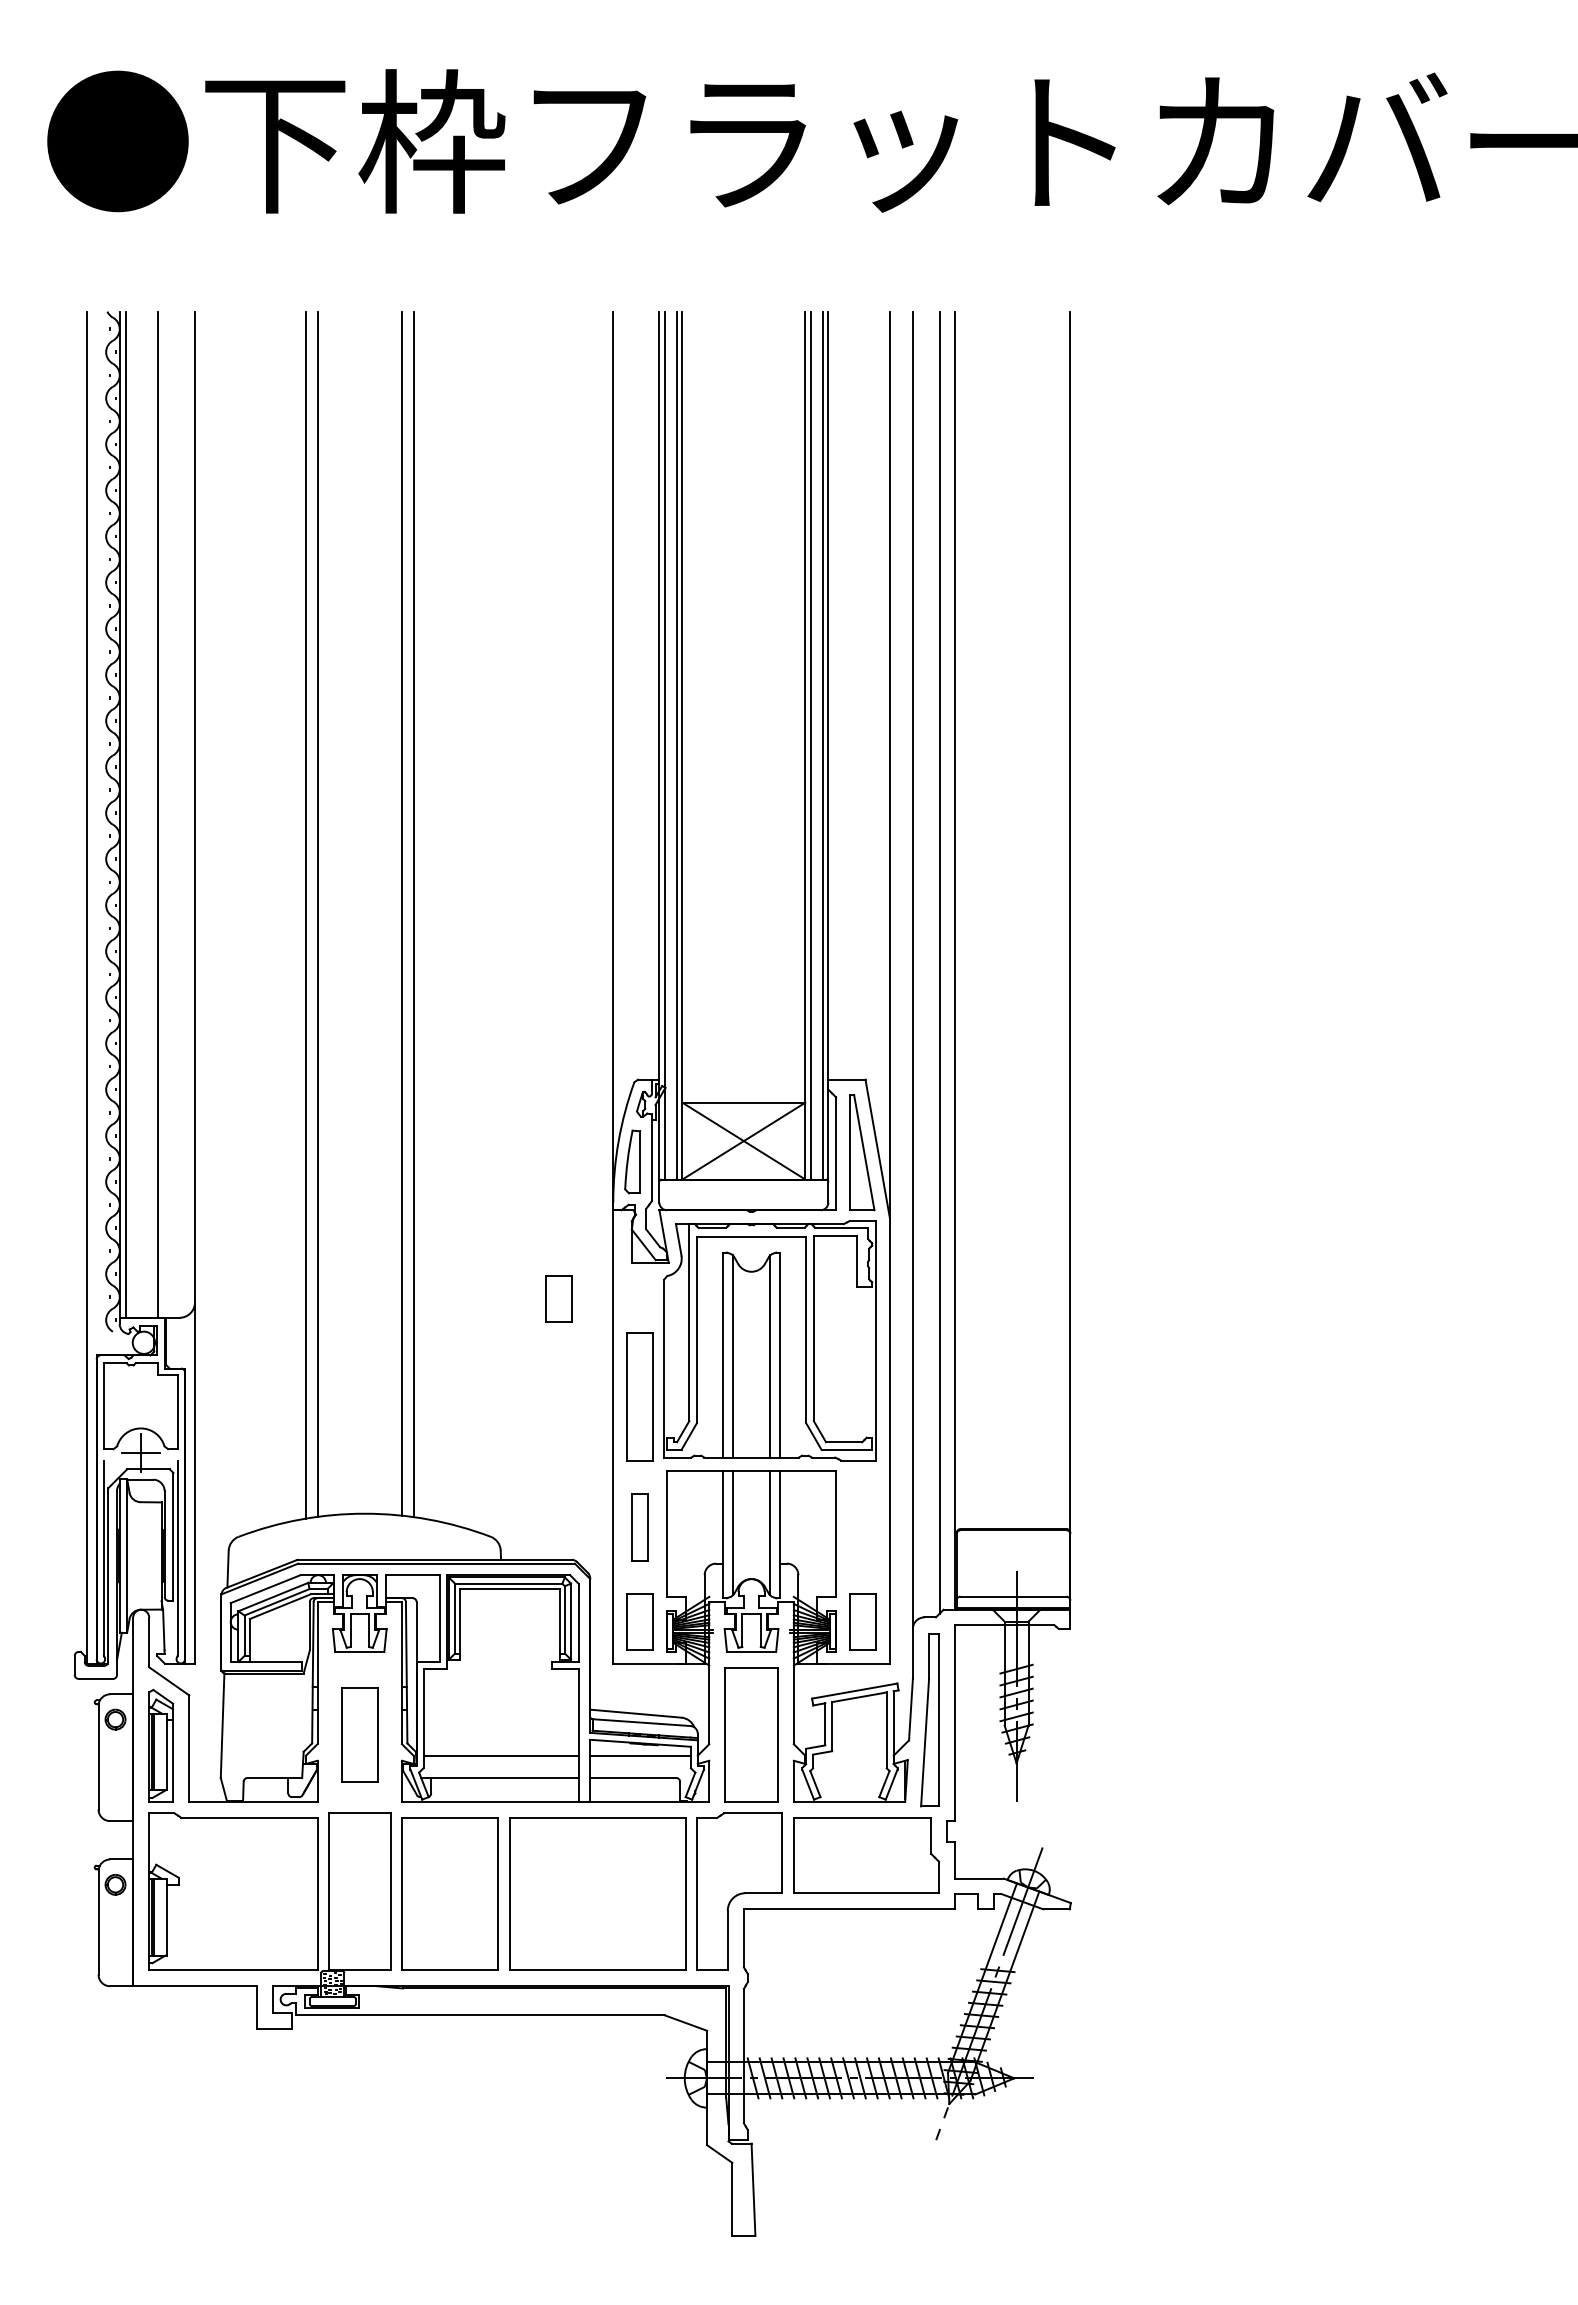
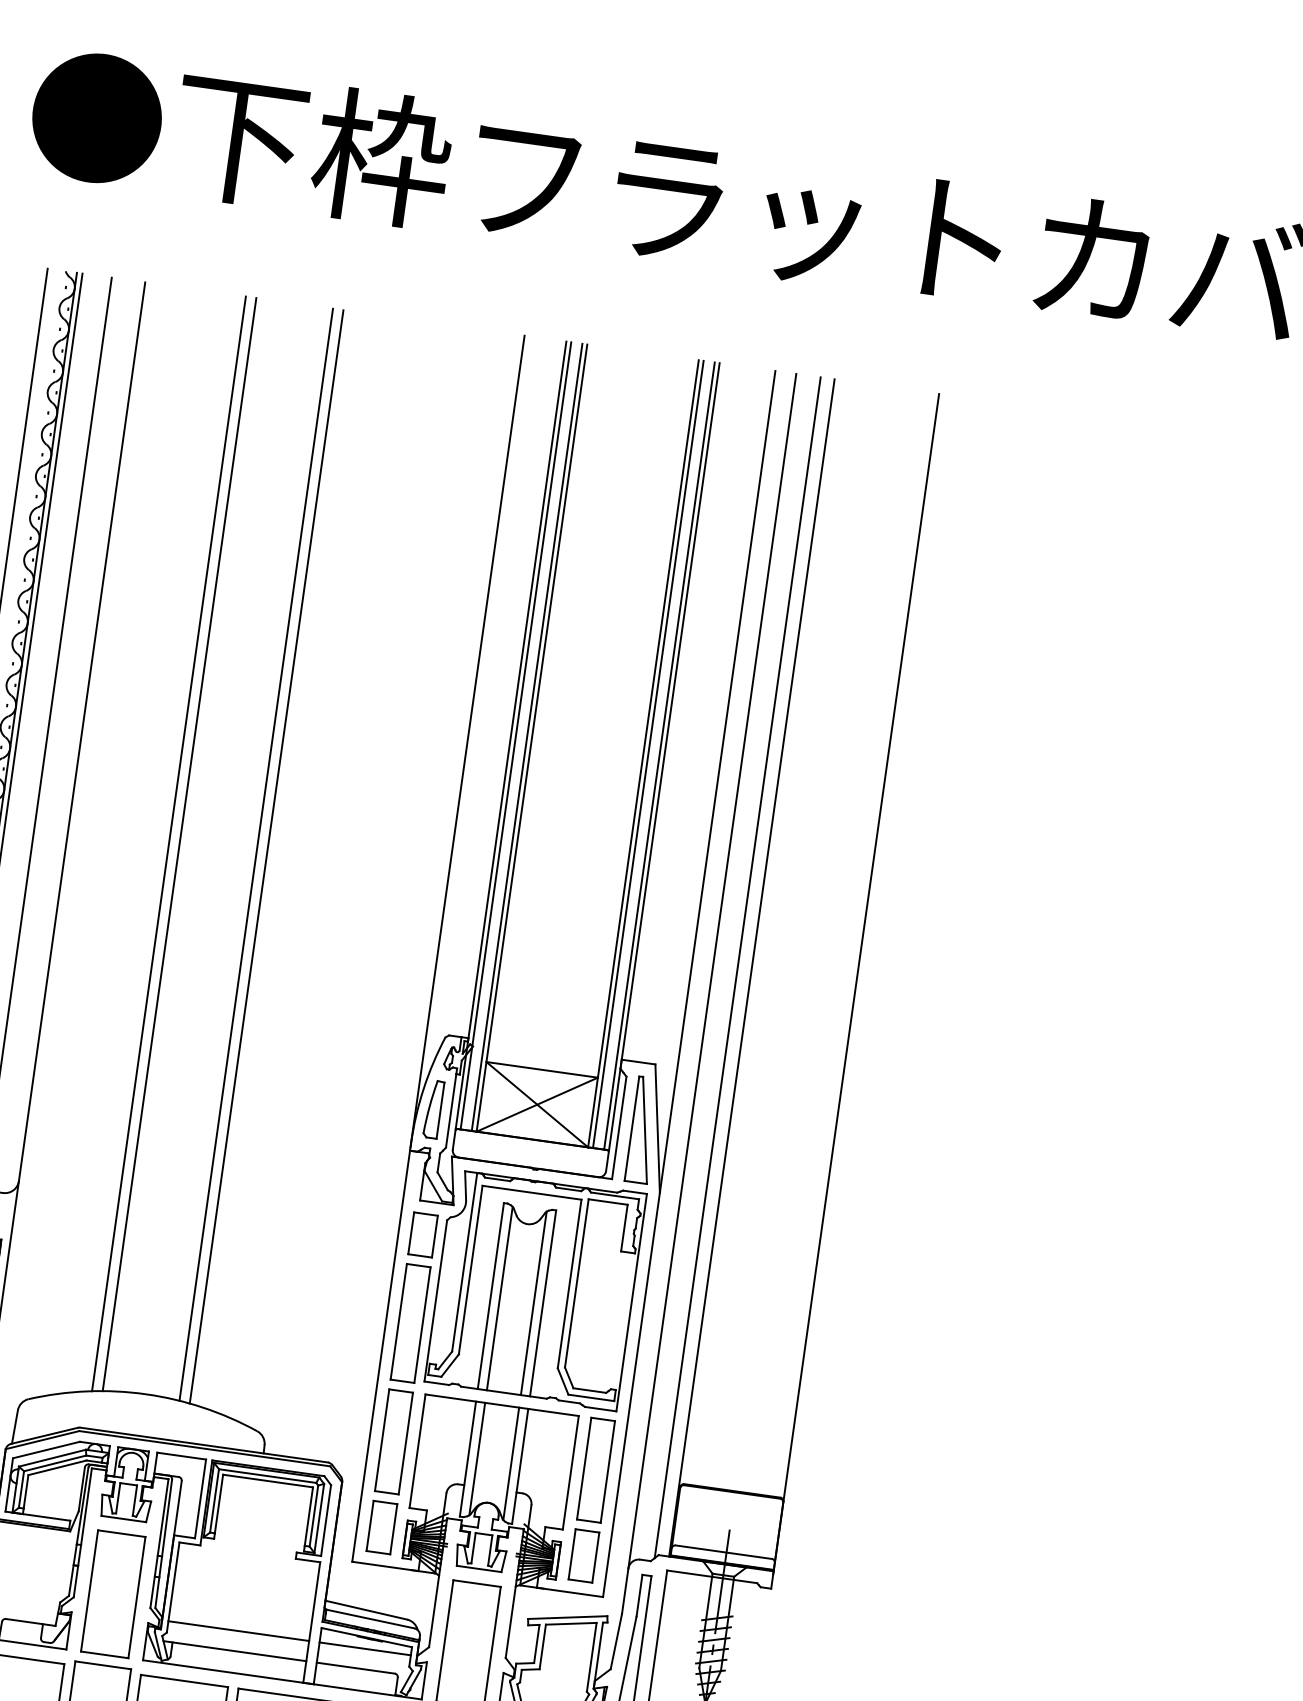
part: (558, 1298) -> (422, 1234), moved
part: (639, 1527) -> (393, 1441), size x1.67
part: (862, 1527) -> (595, 1470), added
part: (359, 1734) -> (113, 1593), size x1.43

